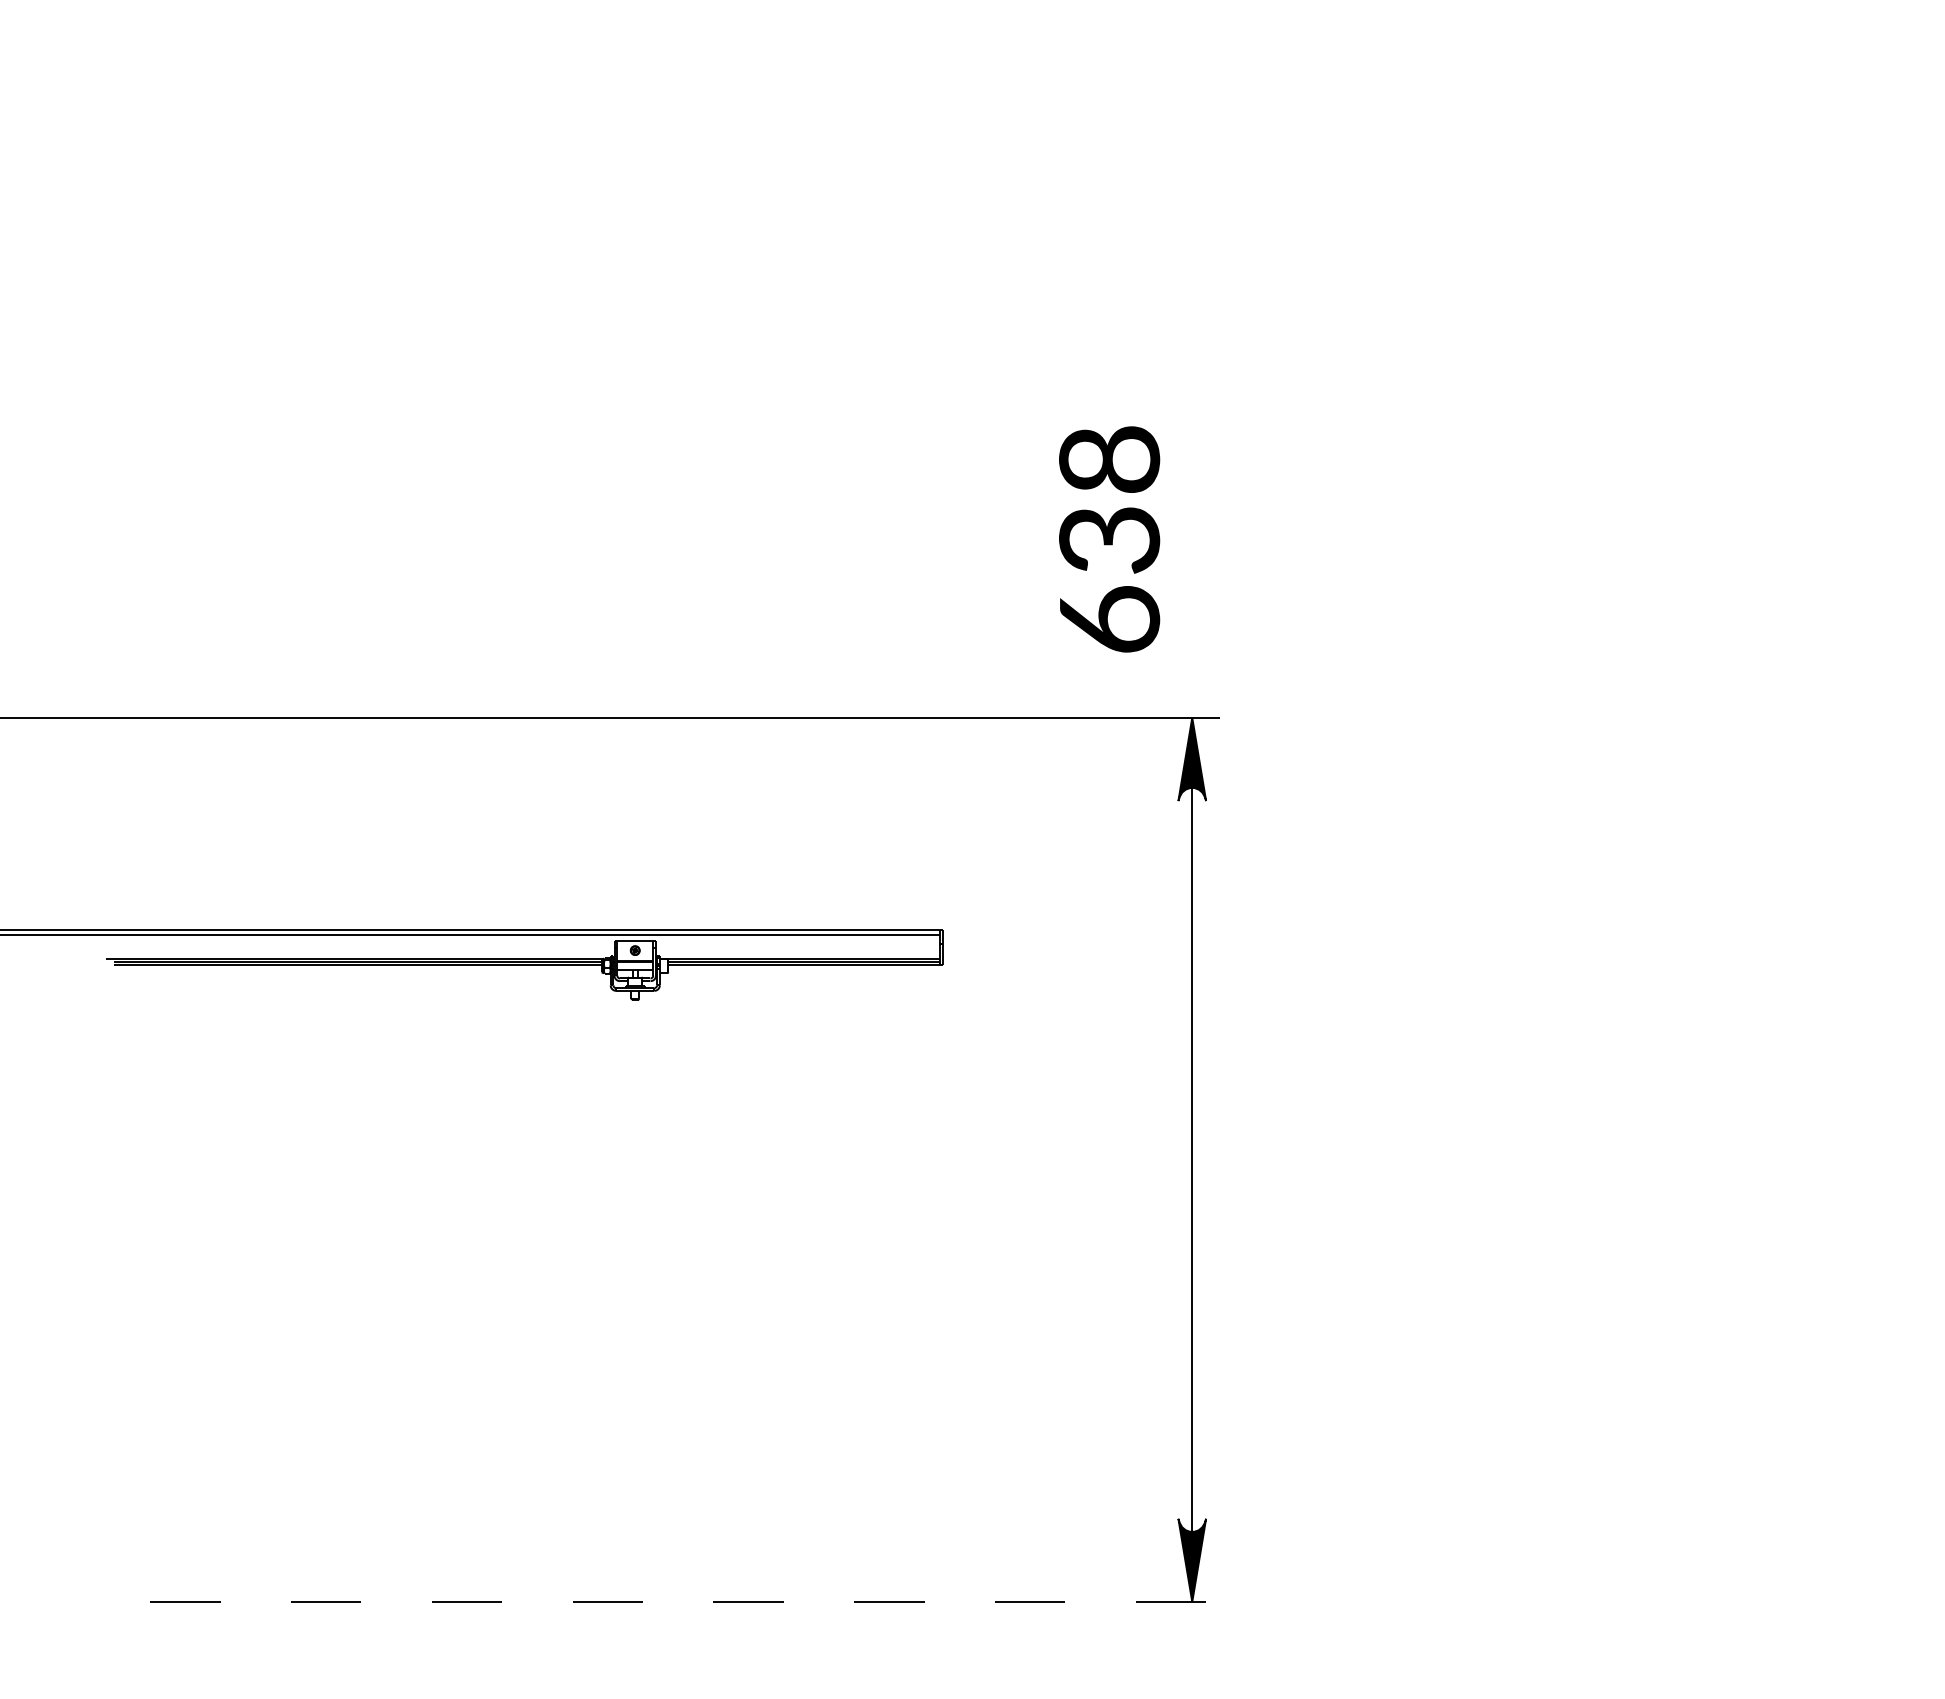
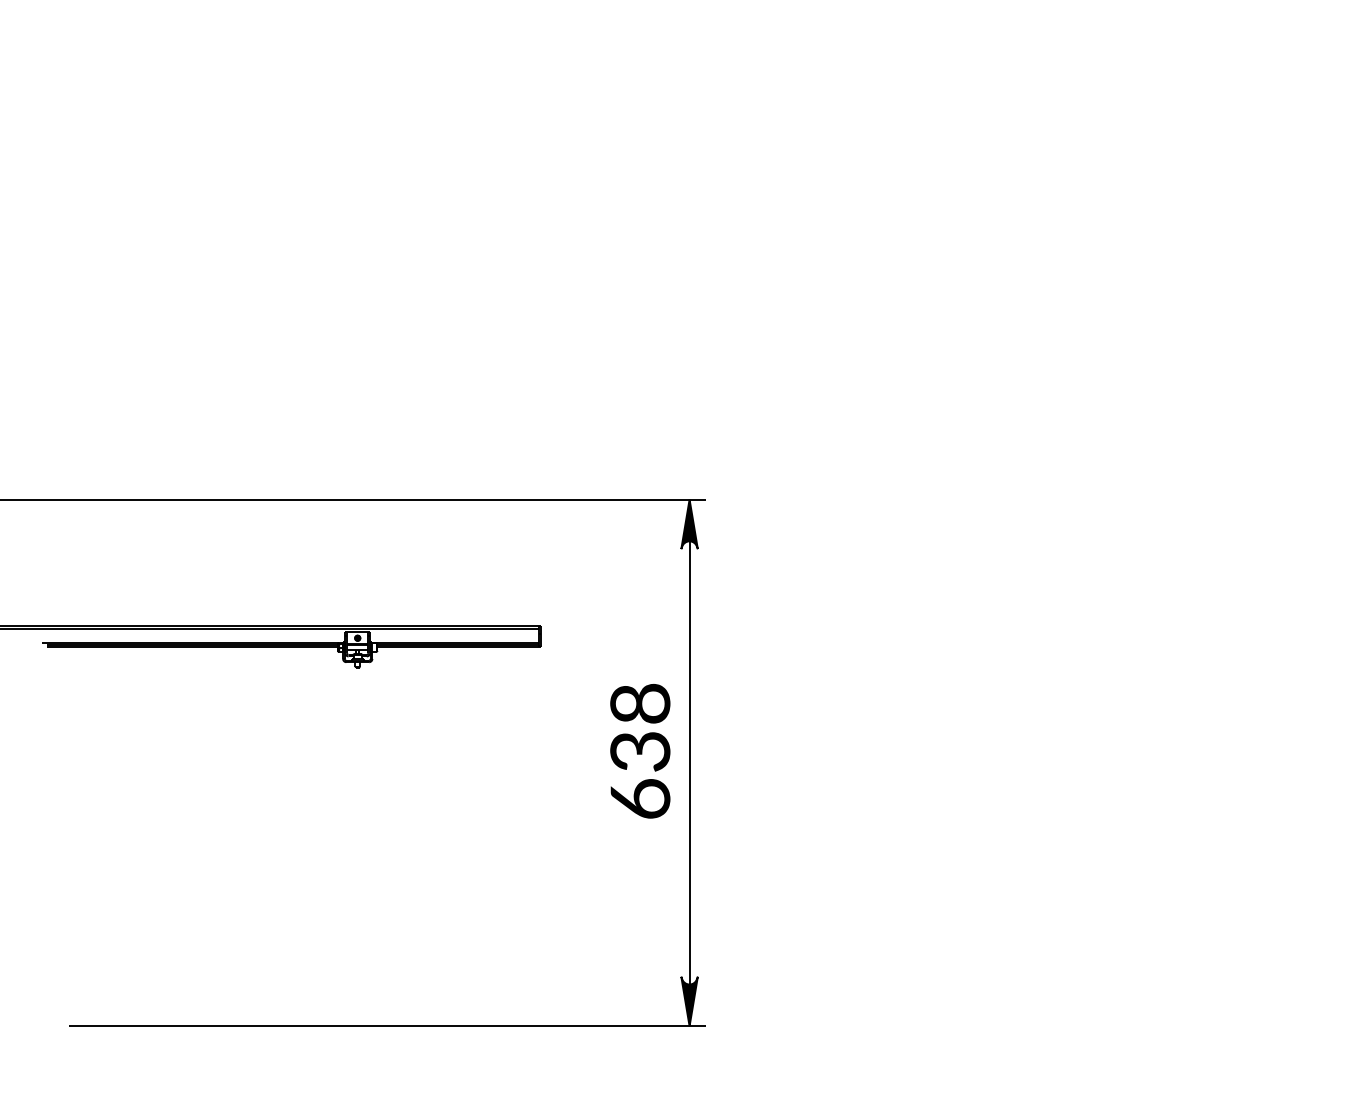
text: (1109, 539) -> (640, 751), moved
line: (685, 1602) -> (387, 1026), dashed -> solid

